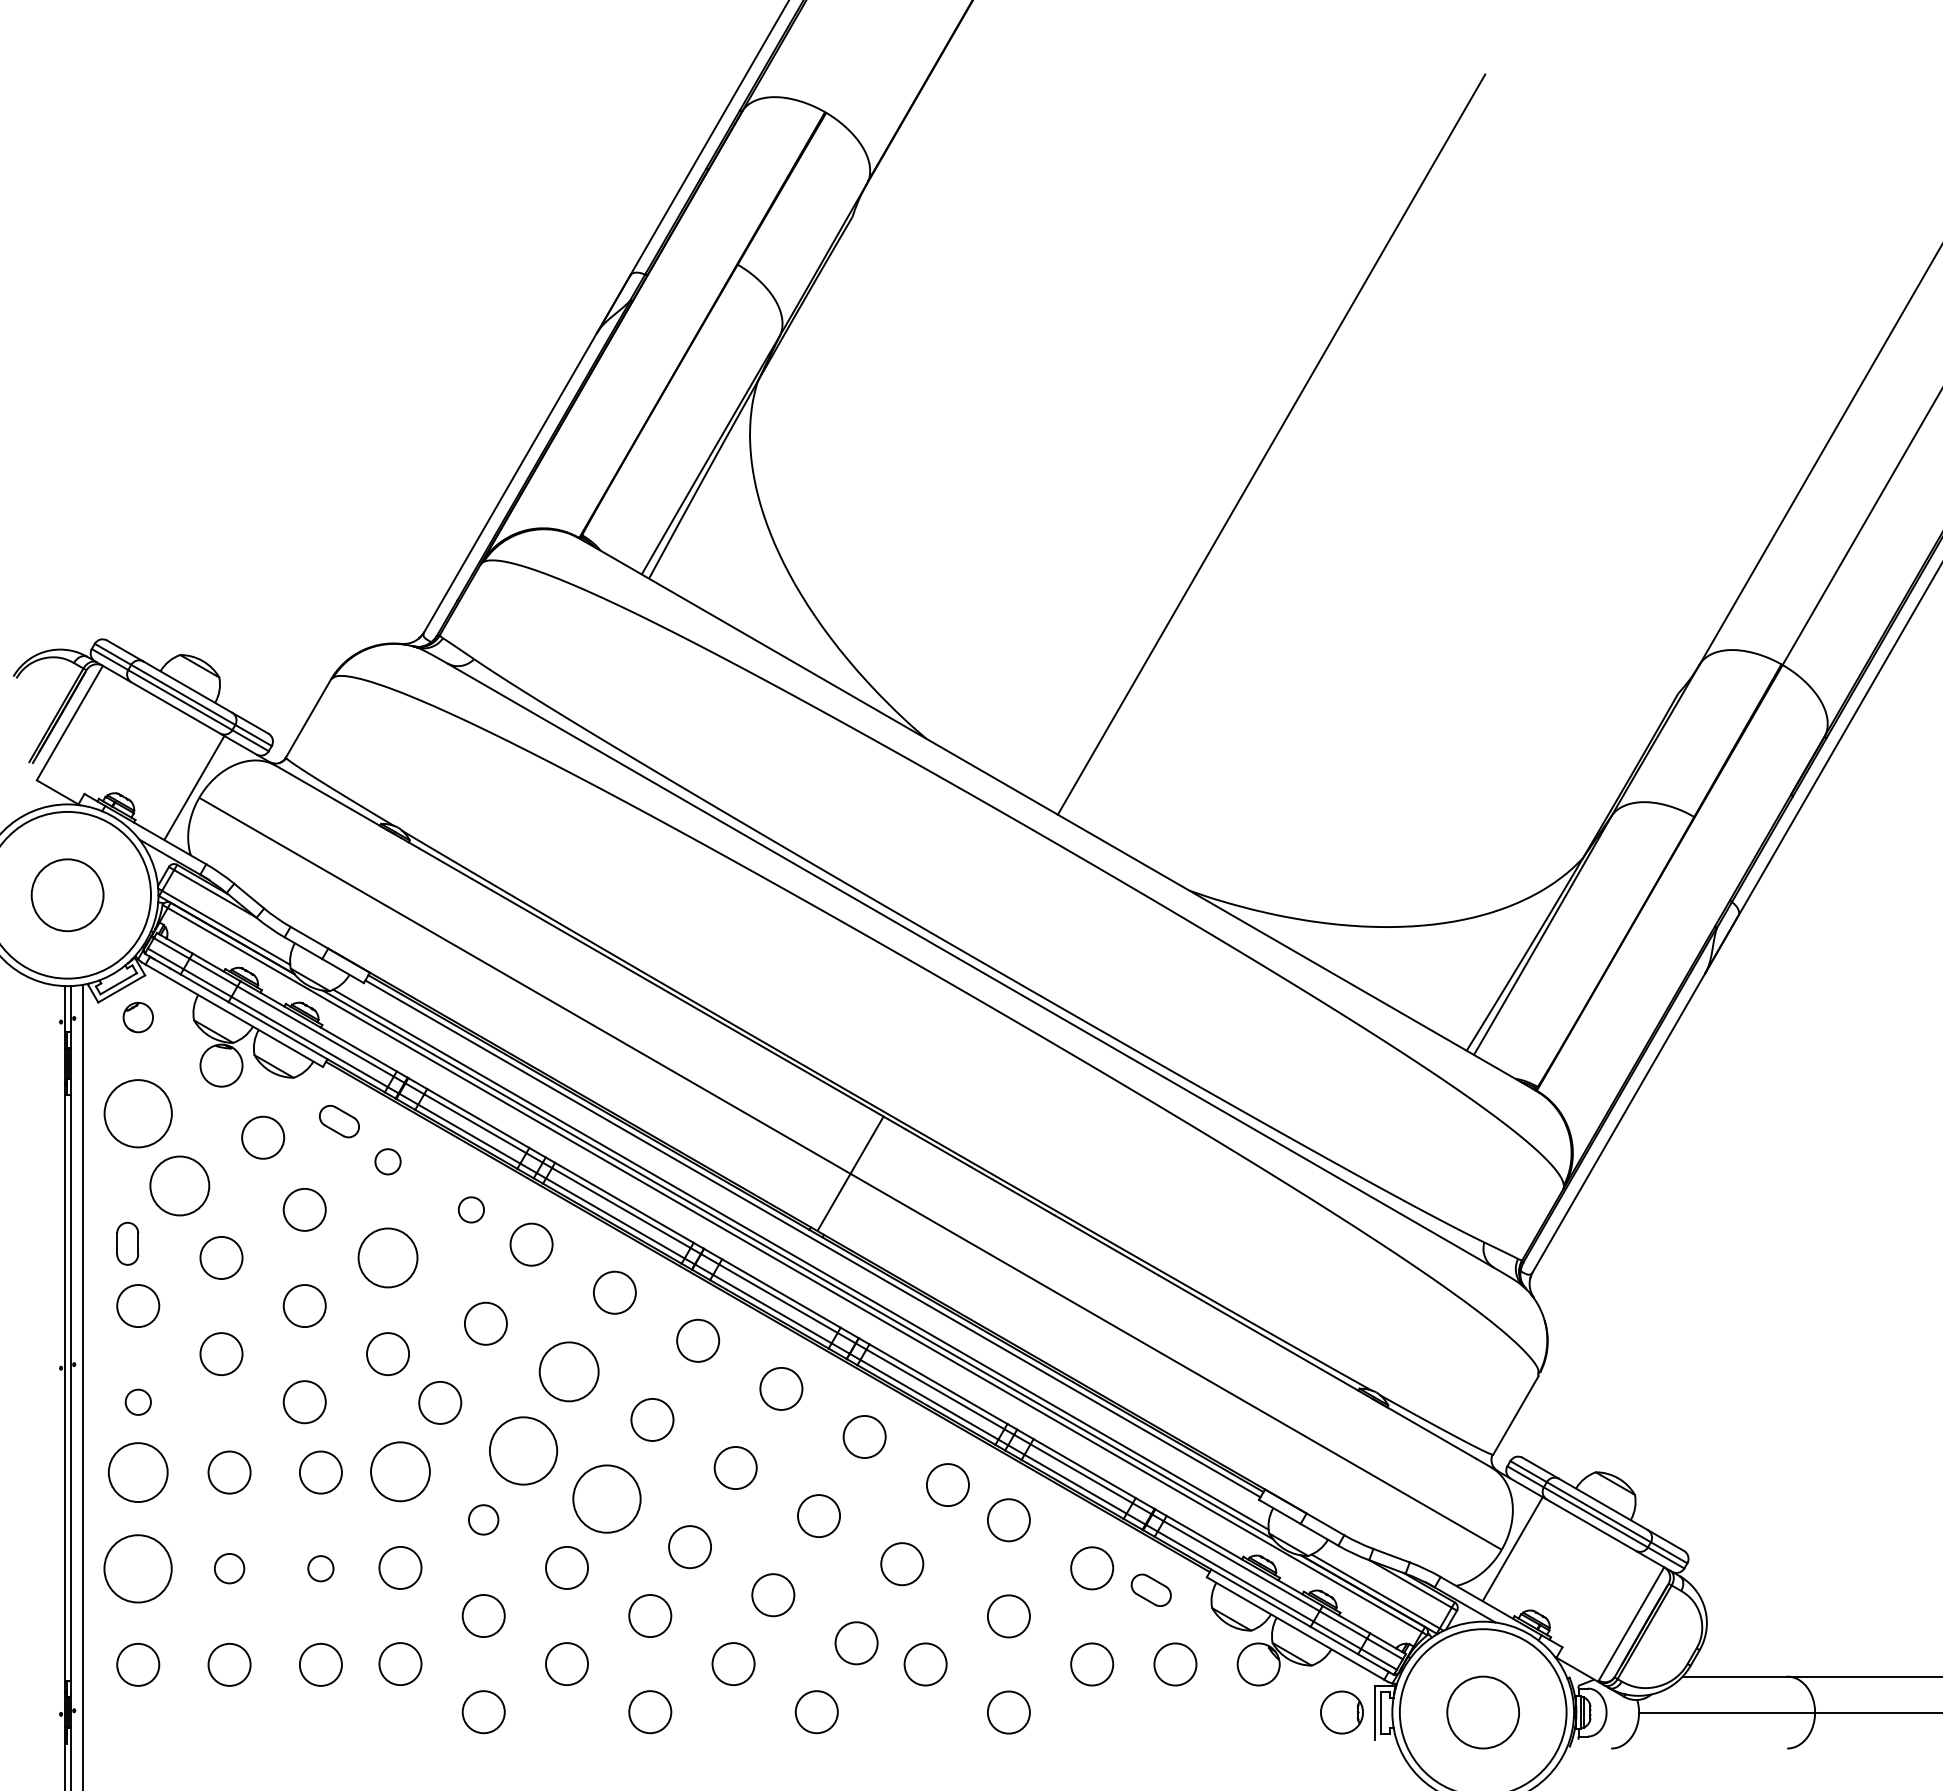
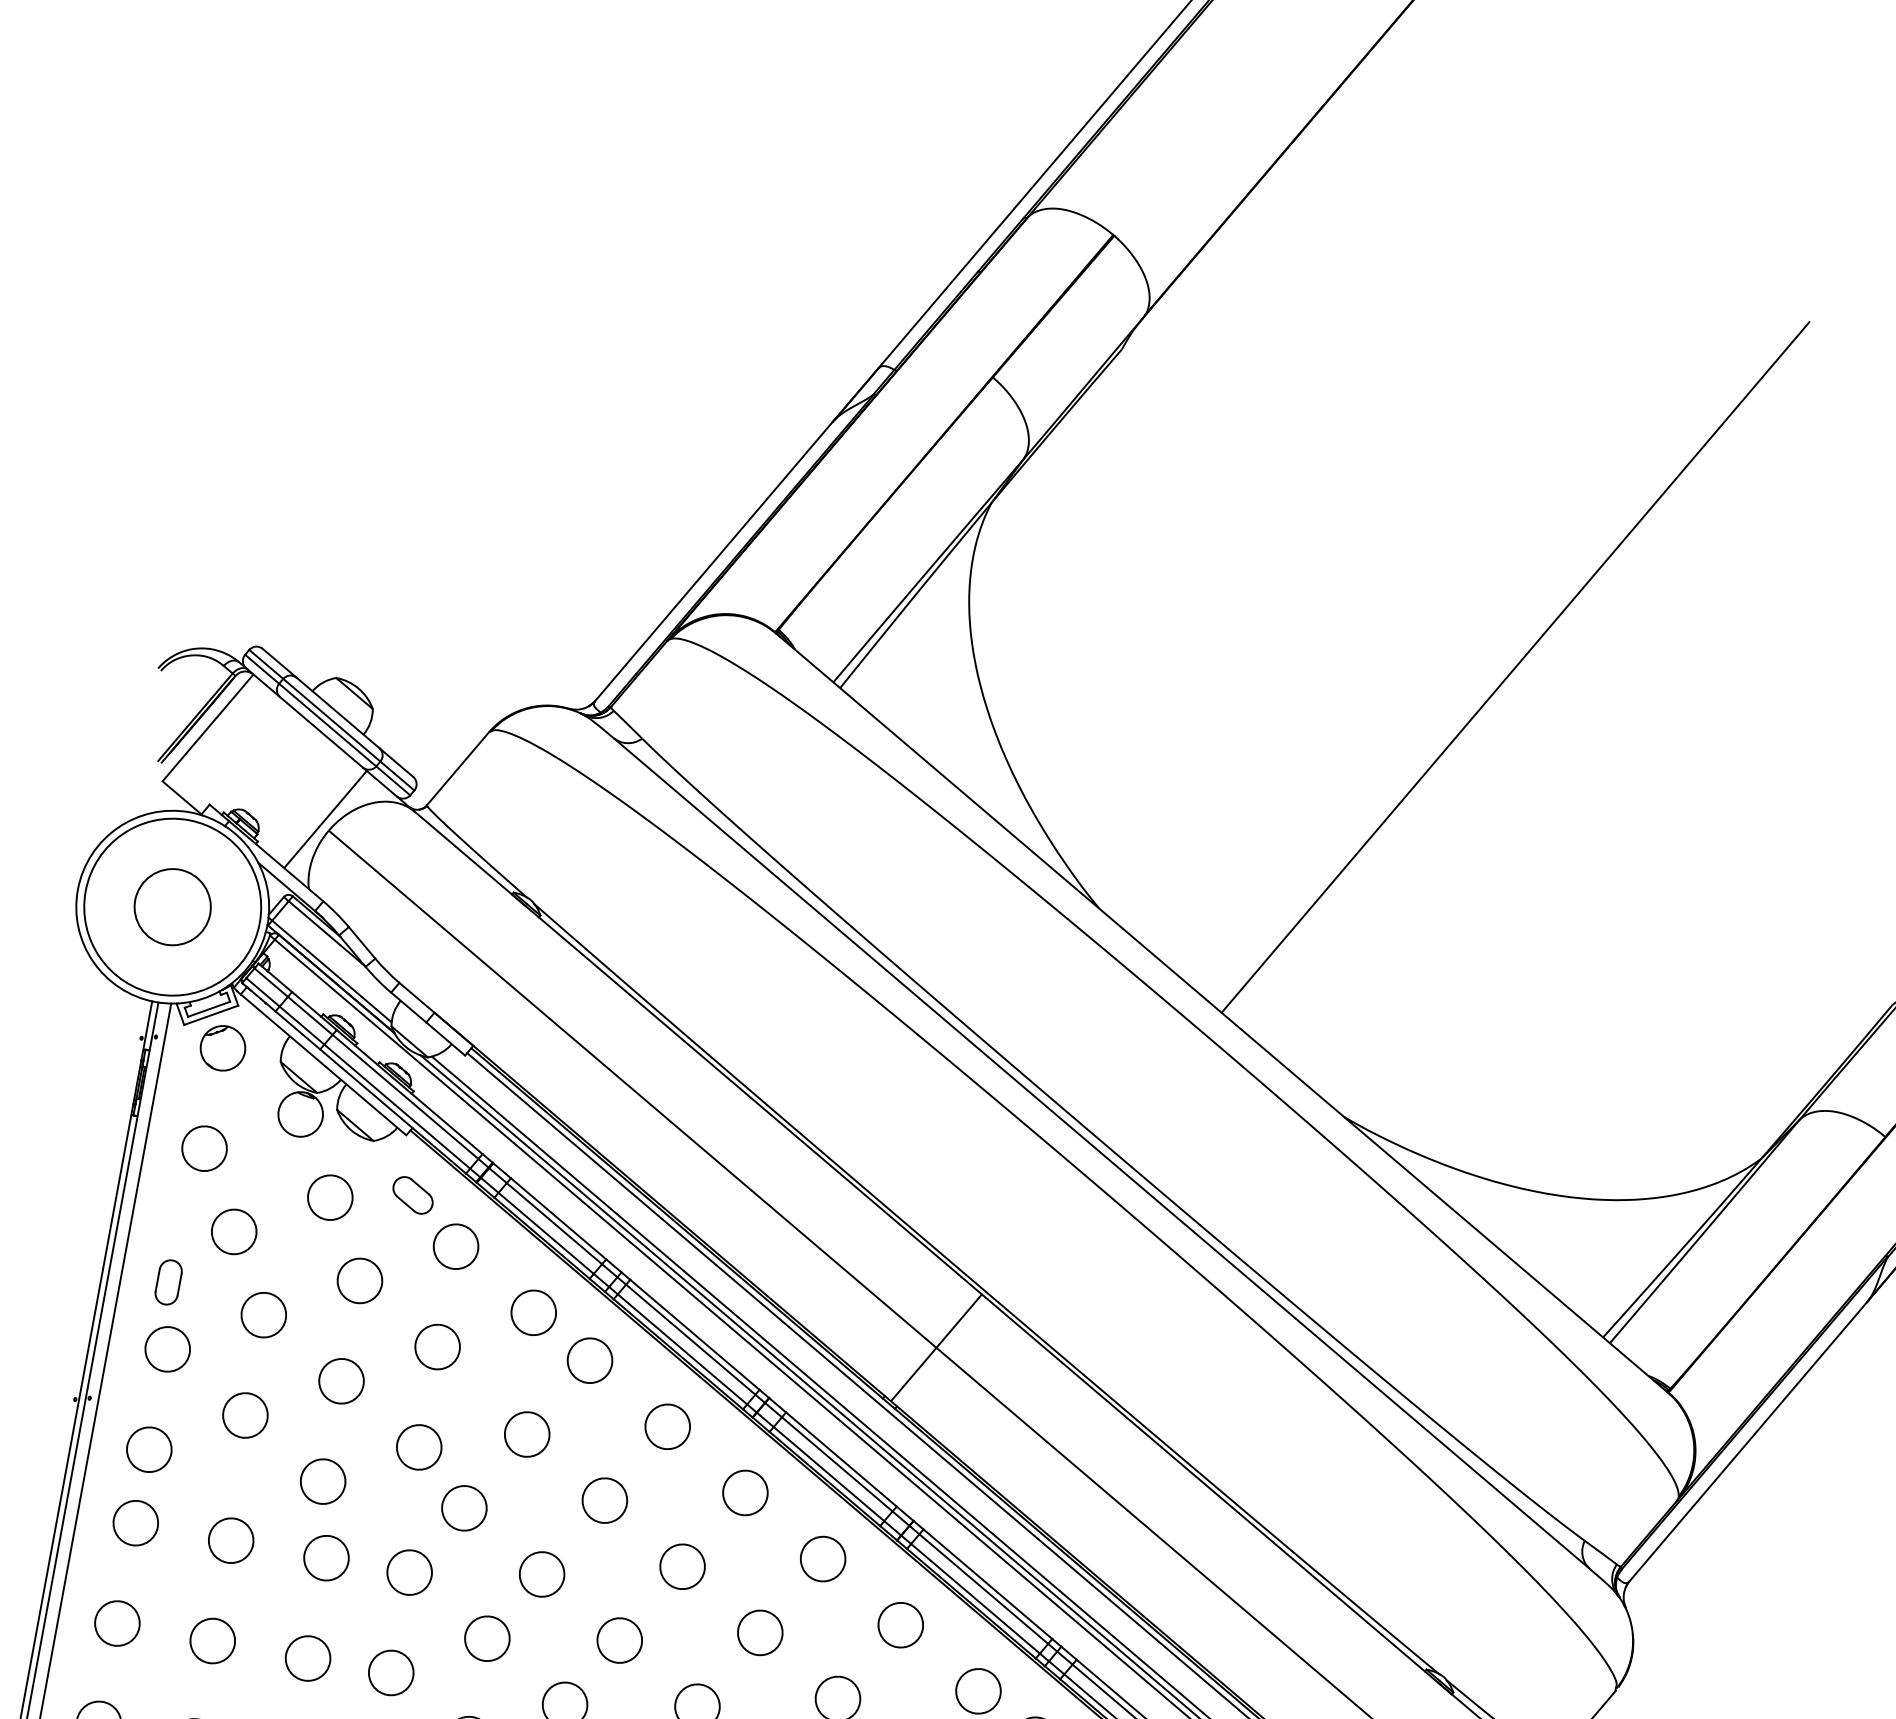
part: (138, 1017) -> (223, 1048), size x1.43
circle: (138, 1113) -> (204, 1148), size x0.62
circle: (388, 1161) -> (456, 1246), size x1.67
circle: (179, 1185) -> (233, 1231), size x0.71
circle: (471, 1209) -> (534, 1312), size x1.67
circle: (388, 1257) -> (438, 1346), size x0.71
circle: (569, 1371) -> (605, 1500), size x0.71
circle: (138, 1402) -> (149, 1450), size x1.67
circle: (523, 1450) -> (542, 1573), size x0.62
circle: (400, 1471) -> (409, 1572), size x0.71
circle: (138, 1472) -> (136, 1523), size x0.71
circle: (606, 1498) -> (619, 1639), size x0.62
circle: (483, 1519) -> (487, 1638), size x1.43
circle: (138, 1568) -> (117, 1623), size x0.62
circle: (229, 1568) -> (212, 1640), size x1.43
circle: (320, 1568) -> (307, 1658), size x1.67

